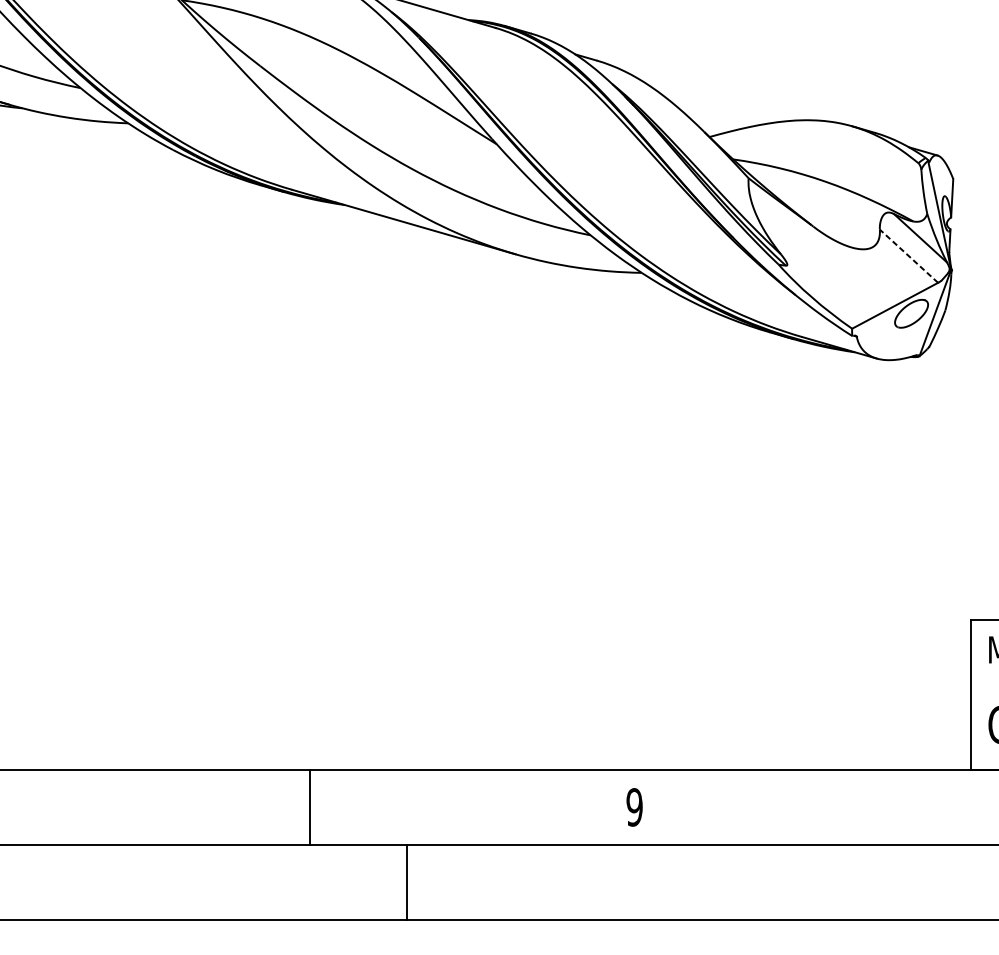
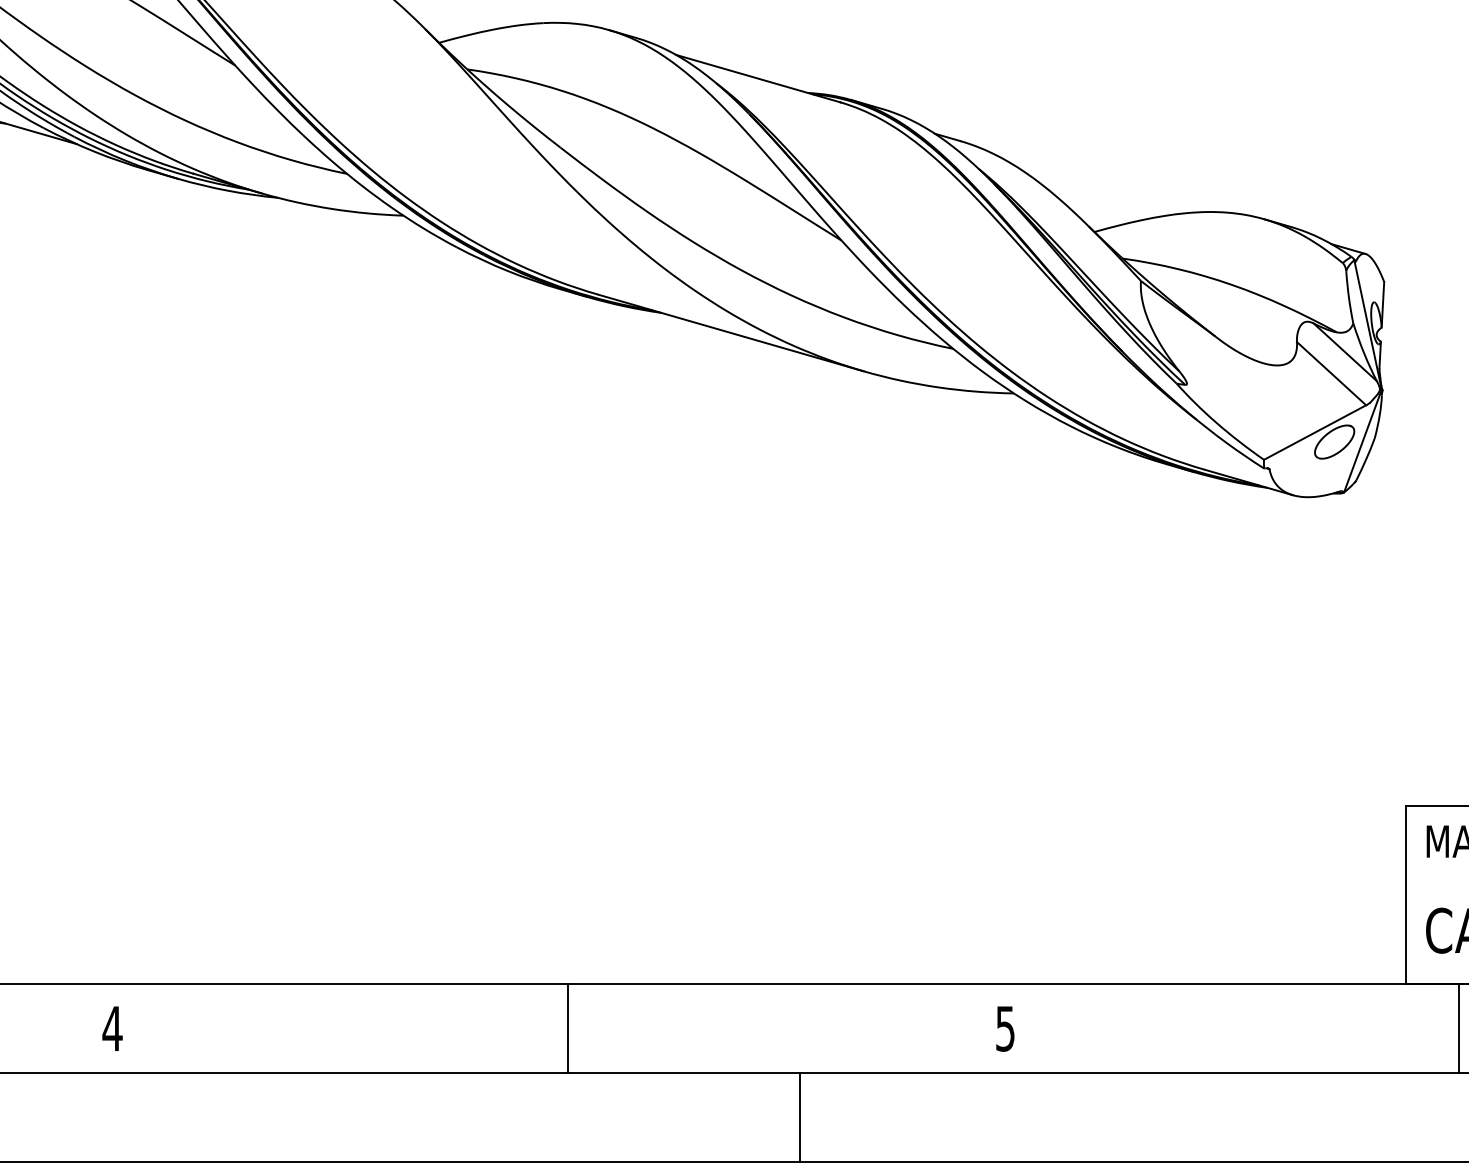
line: (908, 256) -> (1331, 373), dashed -> solid
line: (309, 807) -> (567, 1028), moved
text: (634, 807) -> (1005, 1028), 9 -> 5
line: (406, 882) -> (799, 1117), moved

